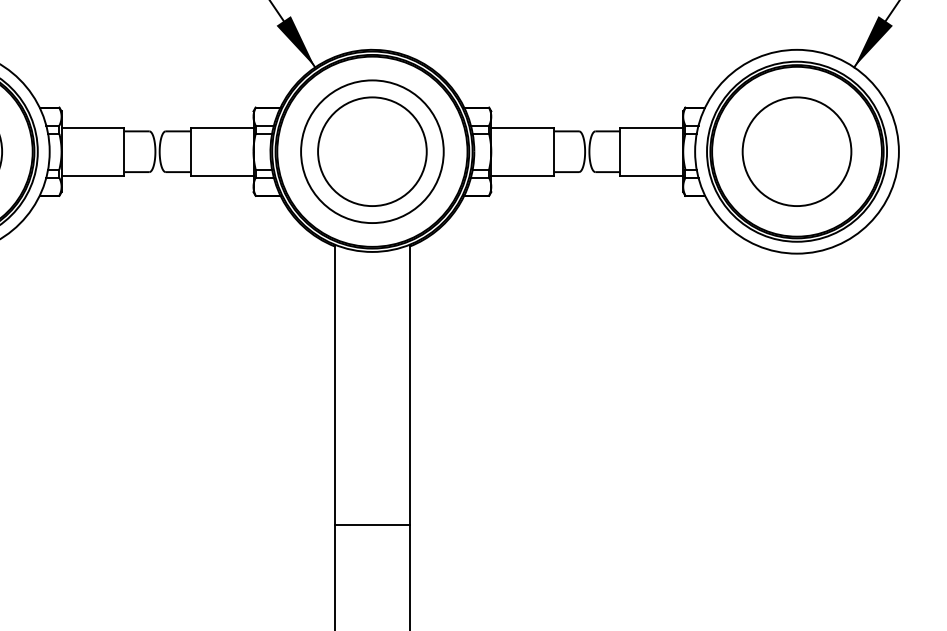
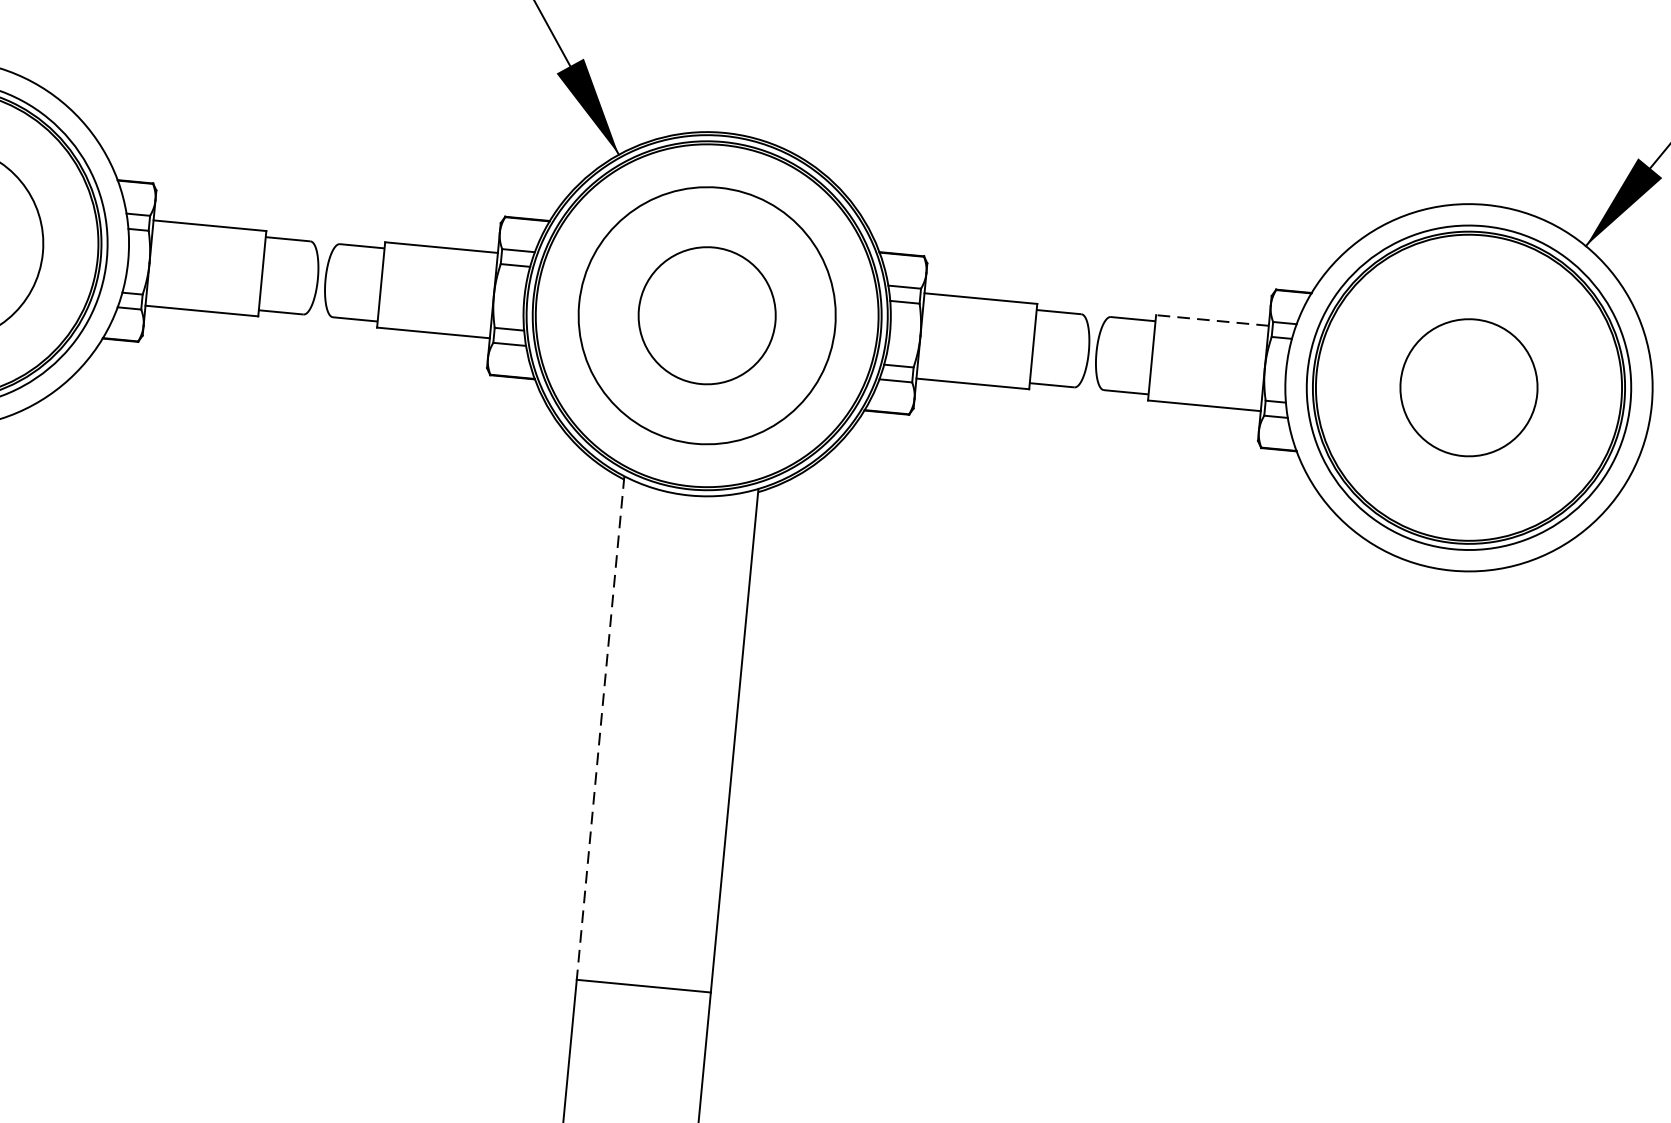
line: (651, 127) -> (1212, 319), solid -> dashed
circle: (372, 151) -> (707, 315), size x0.7
circle: (796, 151) -> (1468, 387), size x0.7
line: (335, 385) -> (601, 728), solid -> dashed

